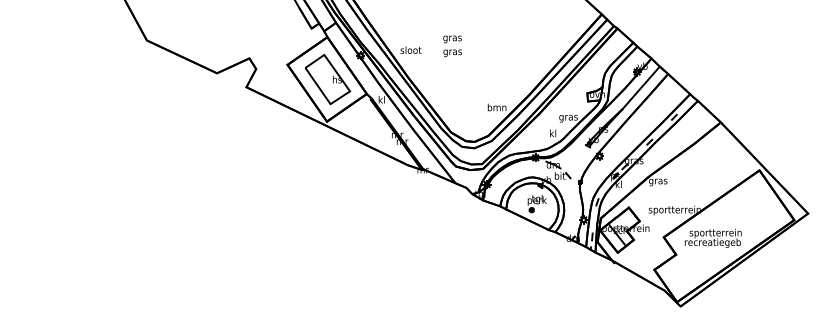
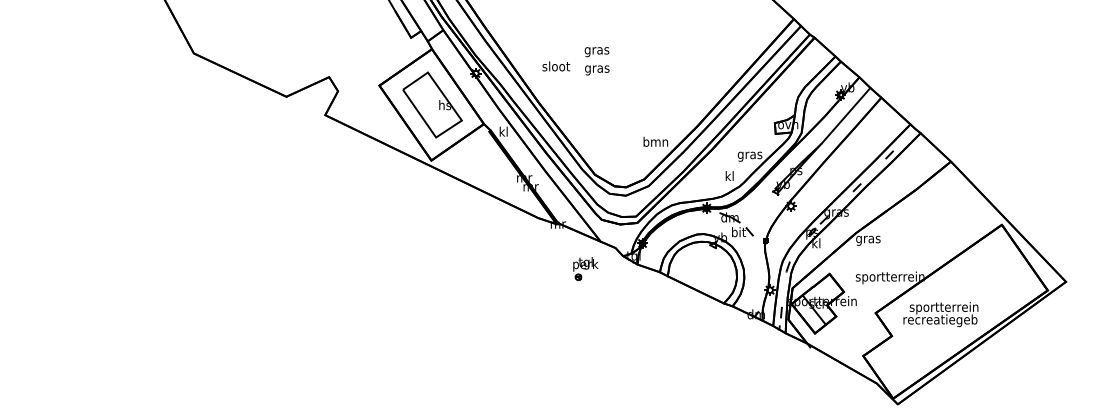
text: (411, 50) -> (556, 66), moved
part: (537, 204) -> (585, 269), moved

